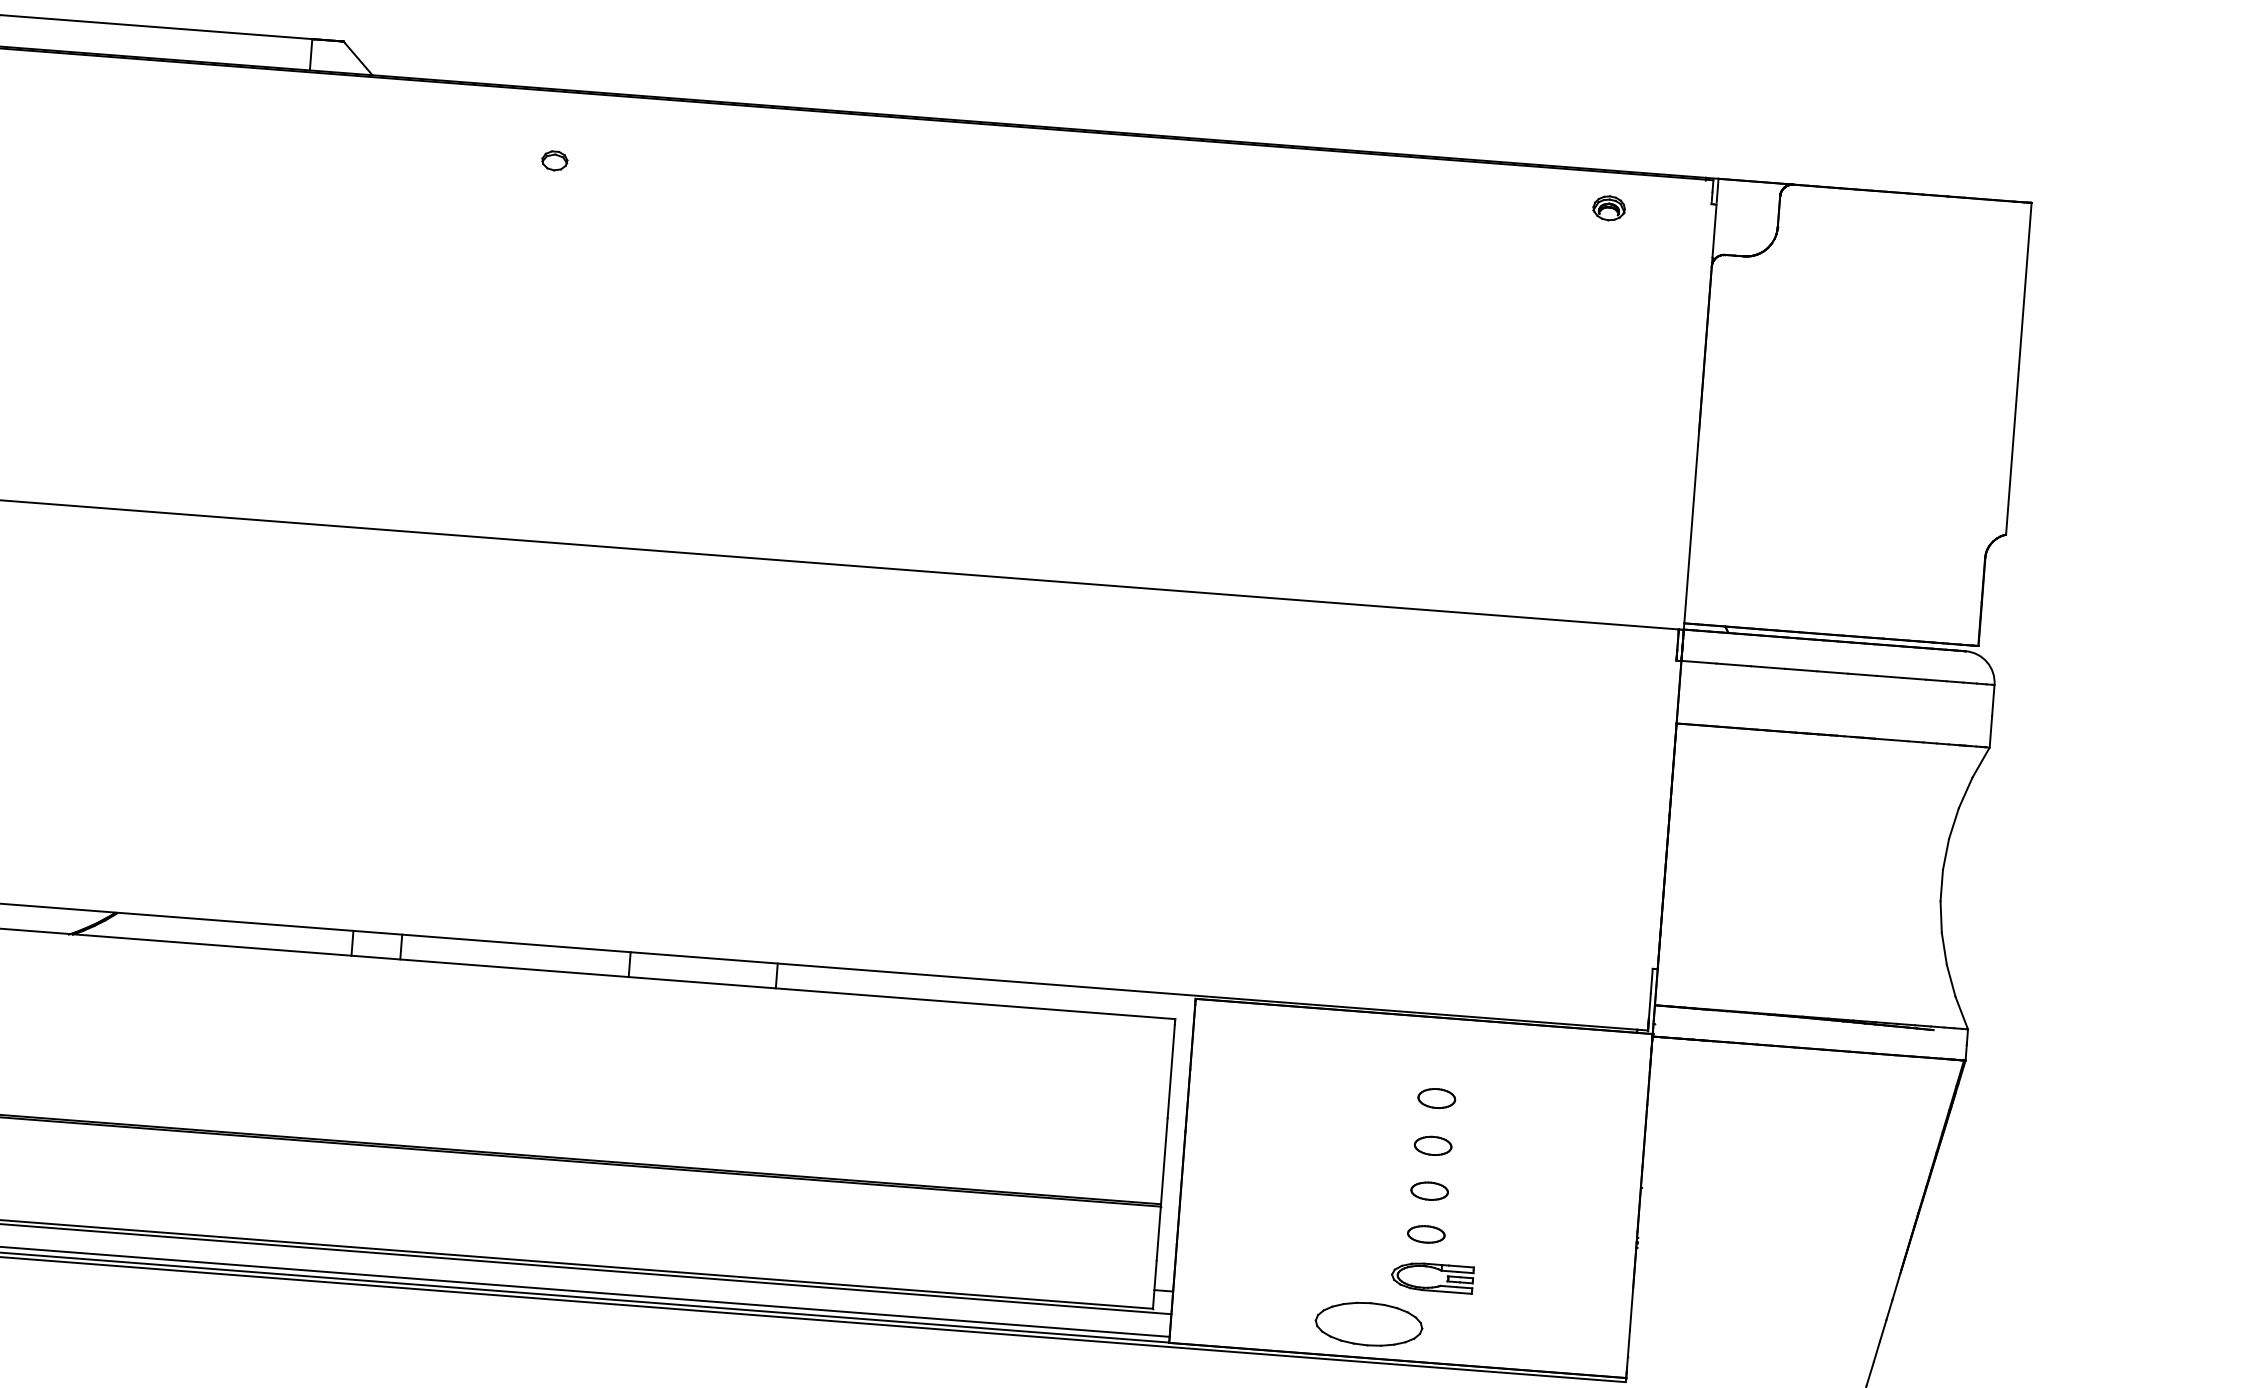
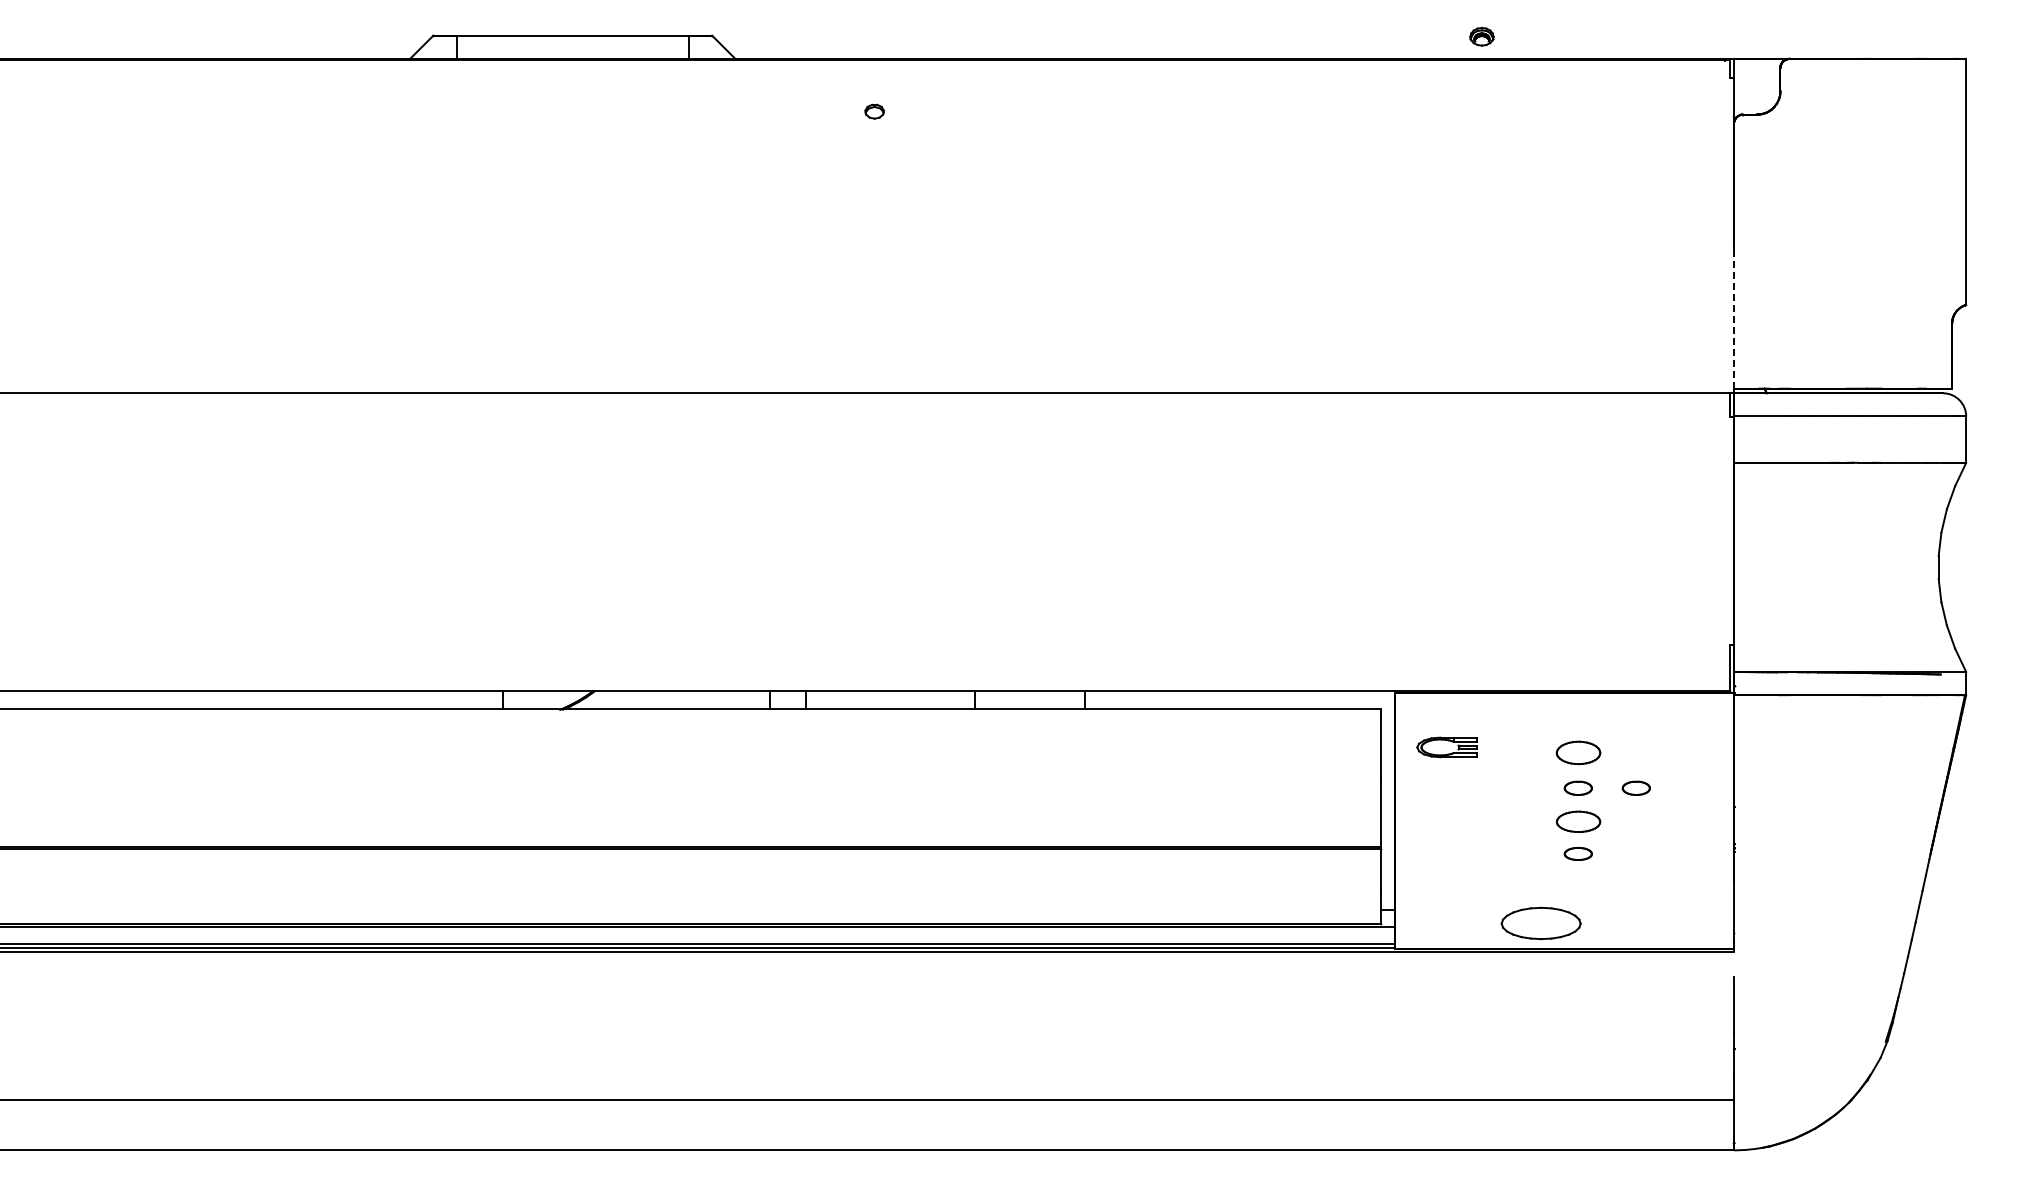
part: (1608, 207) -> (1481, 36), moved
line: (1690, 532) -> (1733, 321), solid -> dashed
part: (1435, 1098) -> (1577, 753), size x1.6
part: (1510, 1150) -> (1635, 787), added
part: (1428, 1190) -> (1577, 821), size x1.6
part: (1432, 1285) -> (1447, 753), moved

